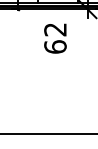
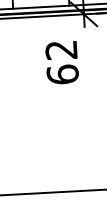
text: (55, 38) -> (62, 62), moved

